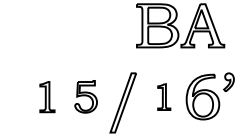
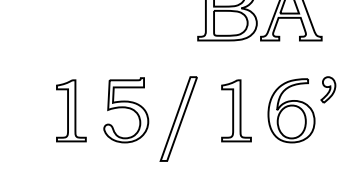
part: (47, 96) -> (71, 109), size x1.43
part: (85, 96) -> (125, 109), size x1.43
part: (164, 96) -> (237, 109), size x1.67

